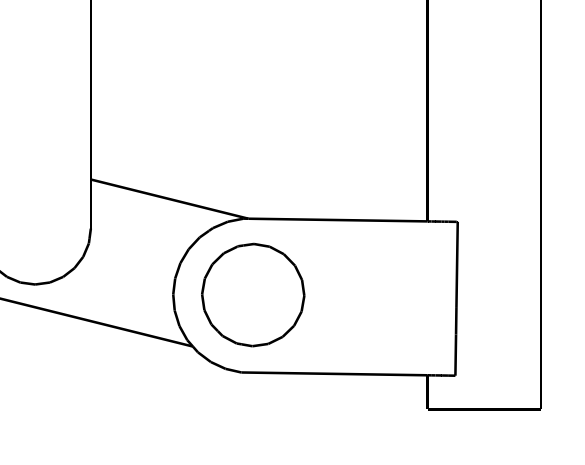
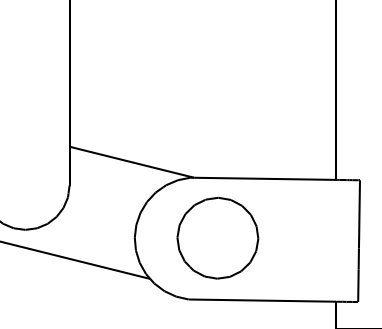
part: (253, 294) -> (218, 237), moved

